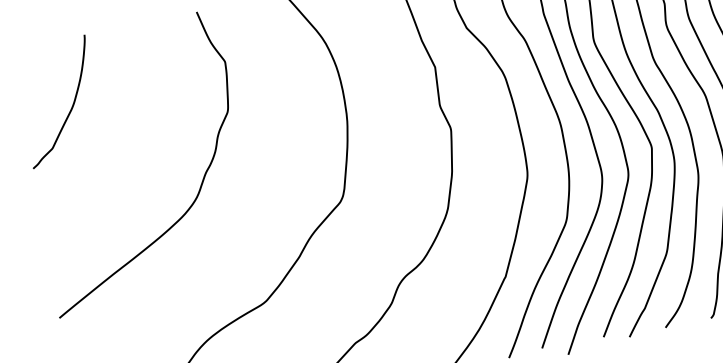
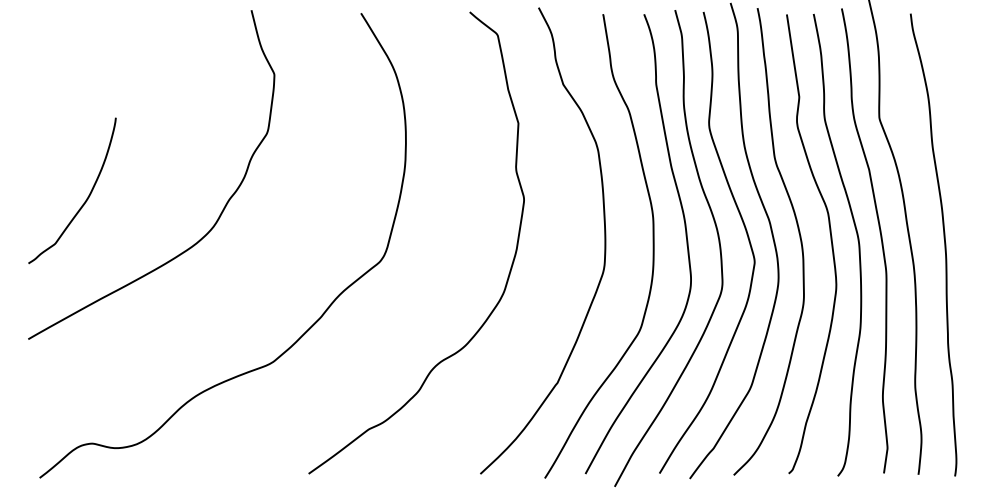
curve: (71, 106) -> (86, 198), moved

